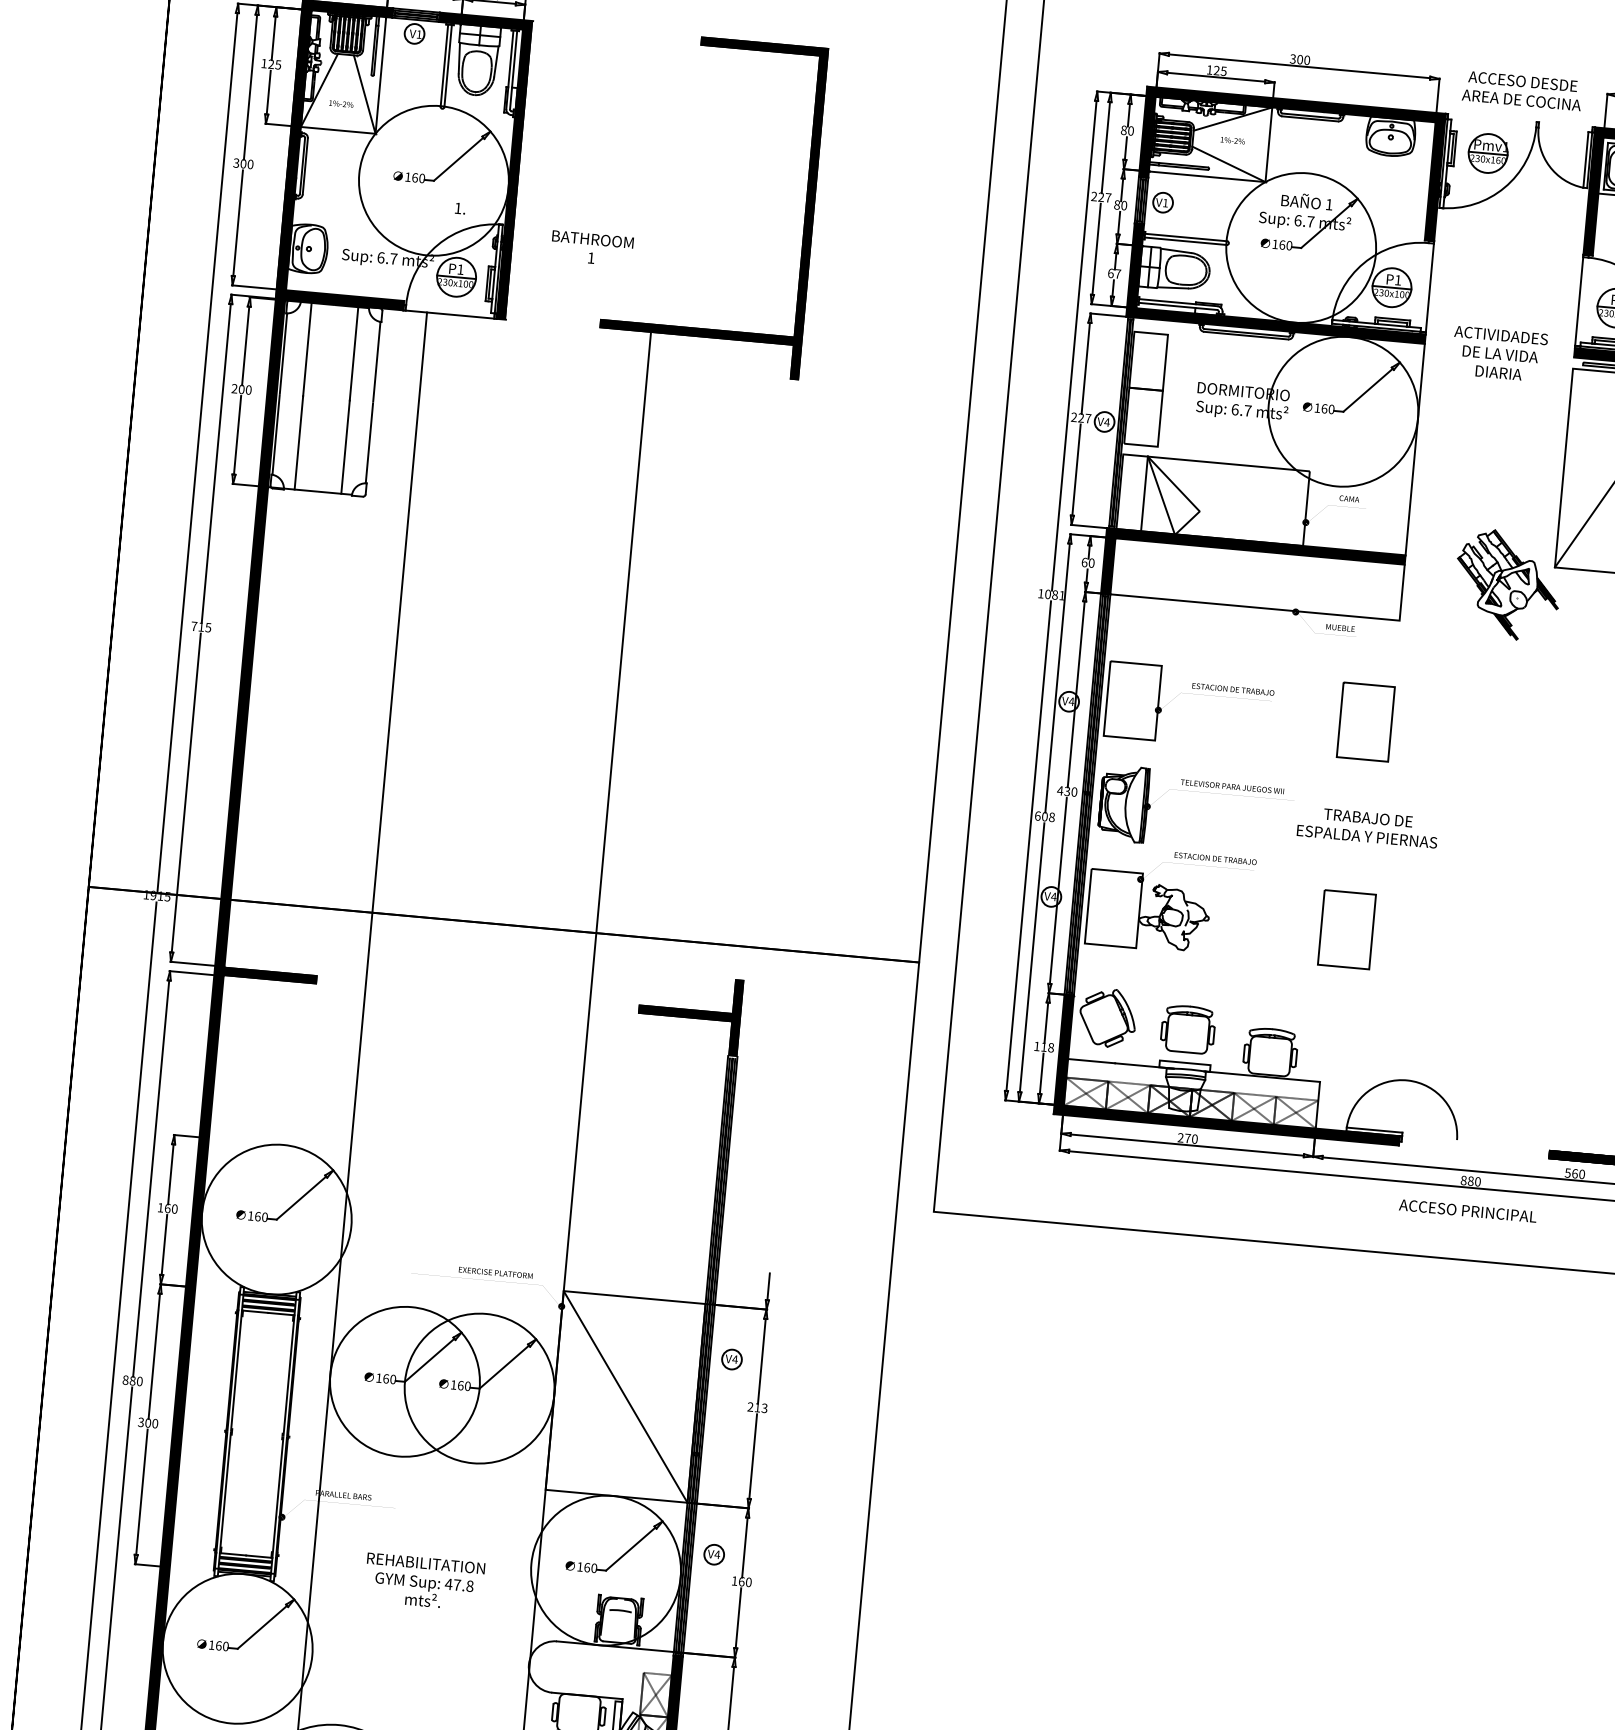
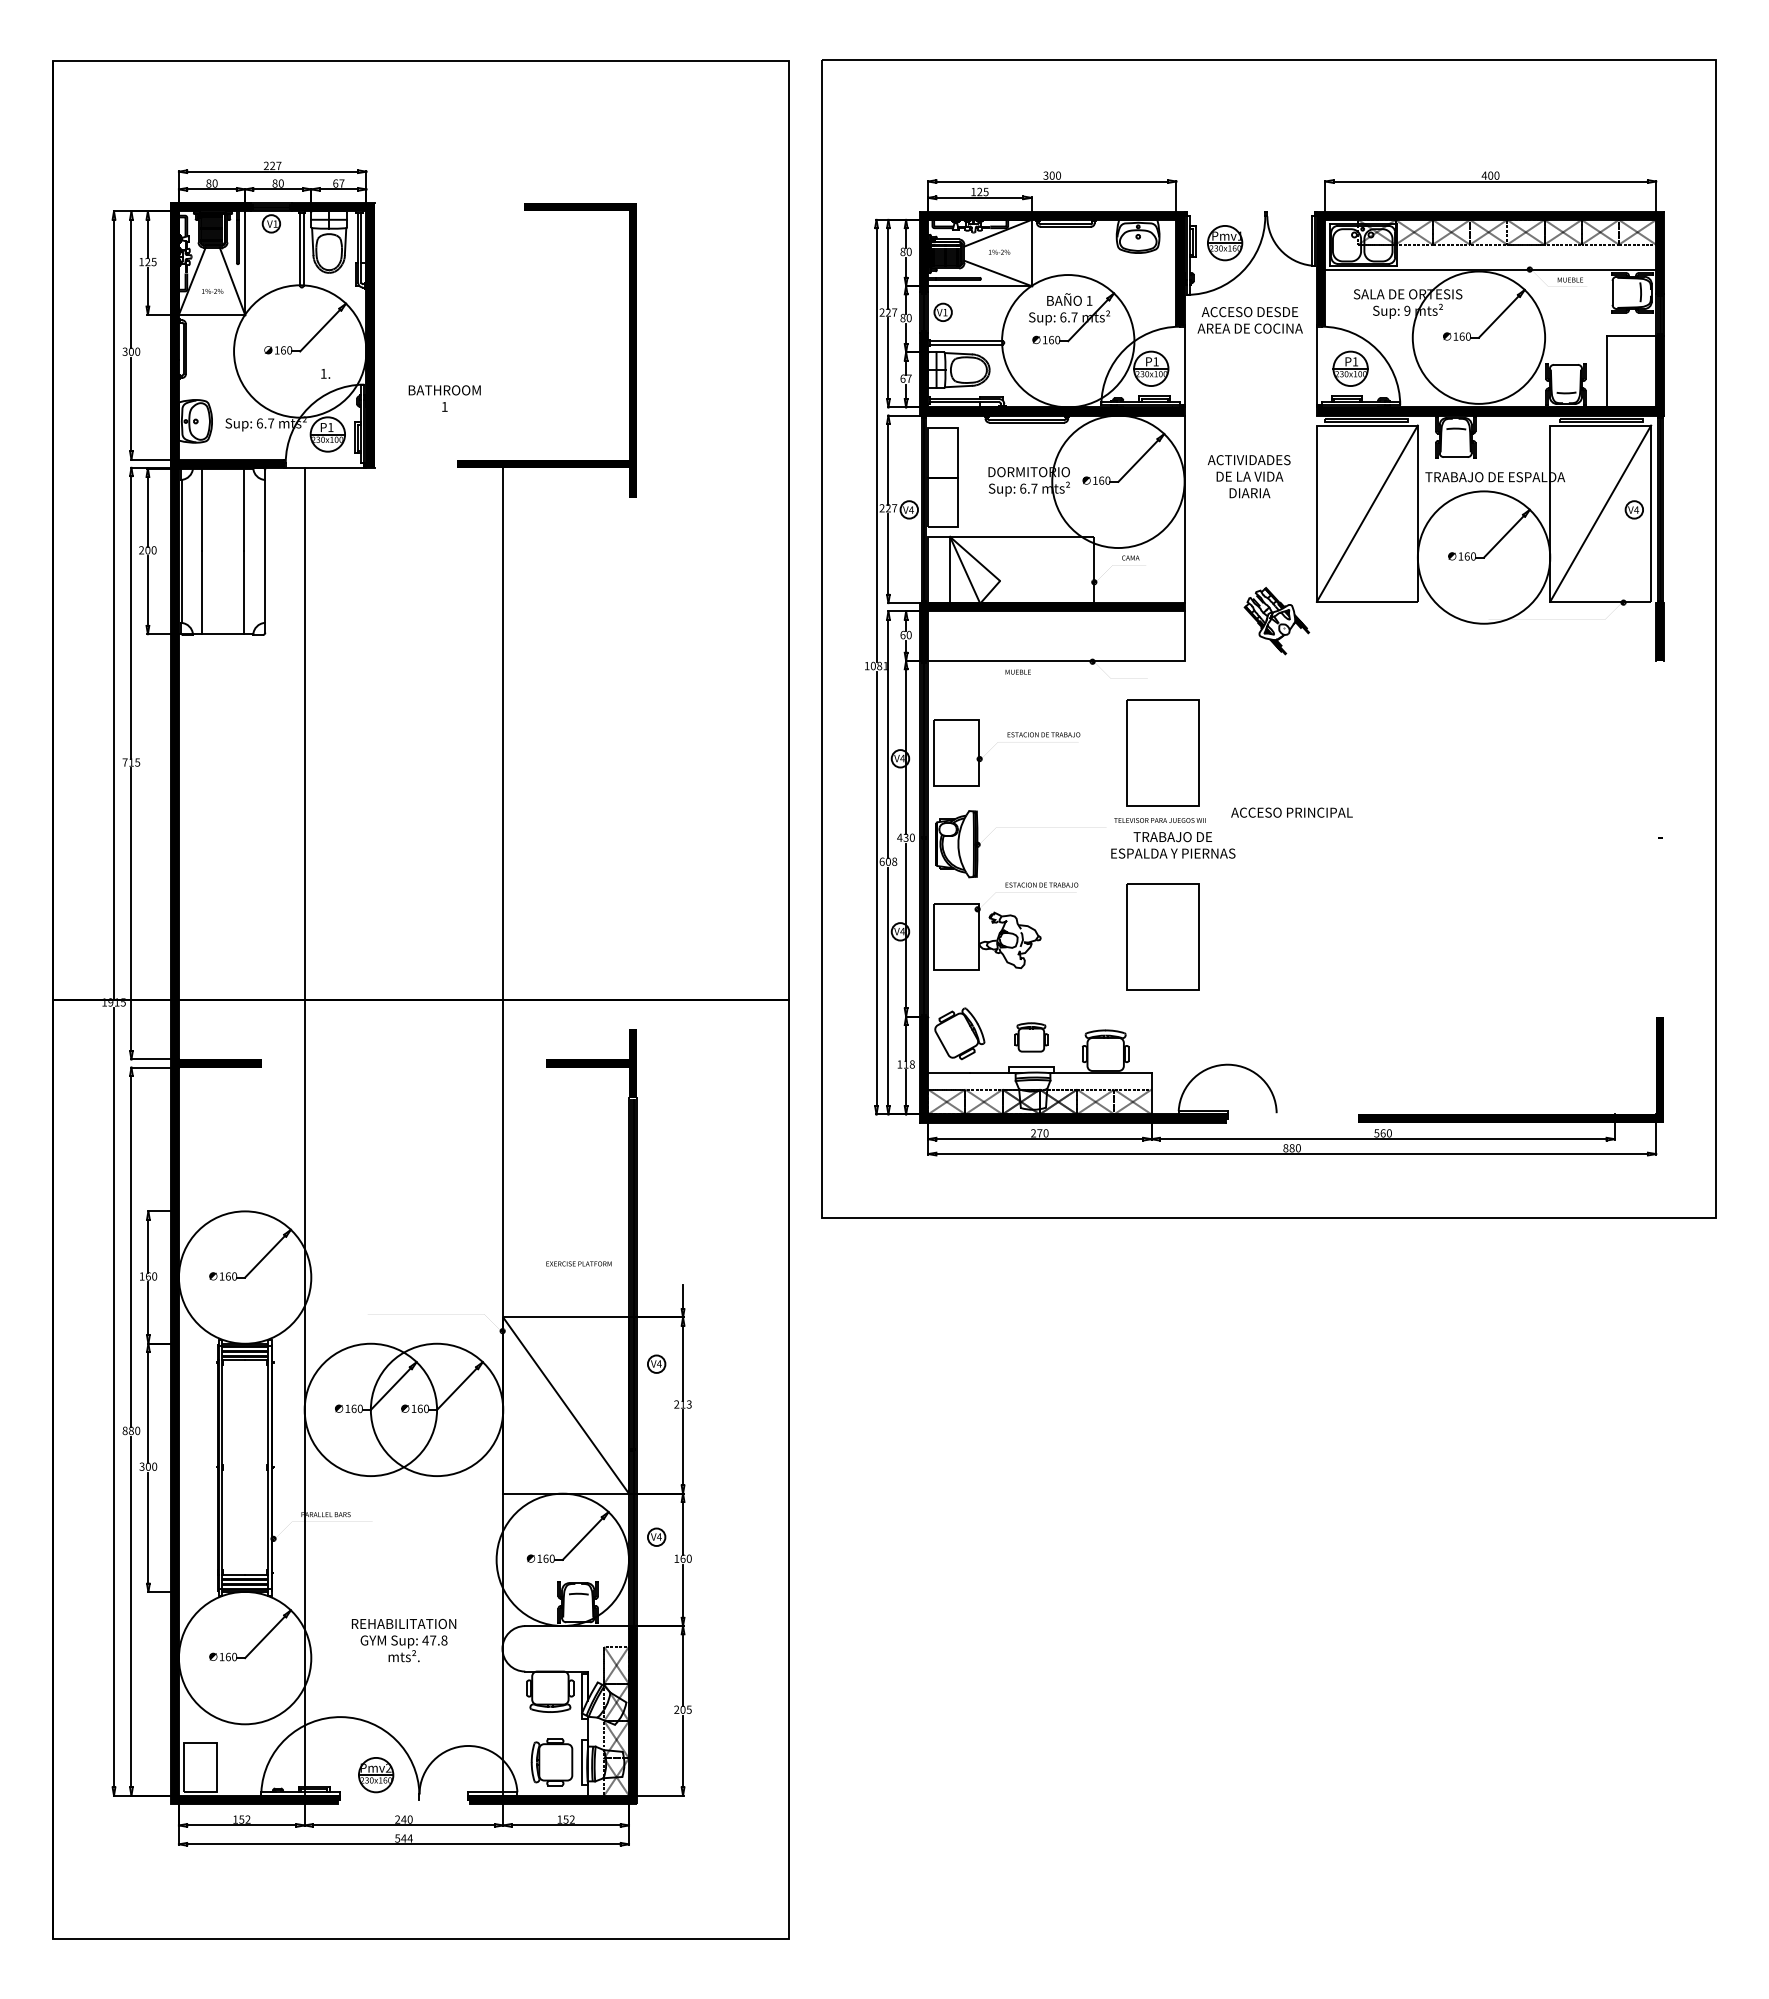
text: (1521, 91) -> (1249, 320), moved
text: (1498, 353) -> (1248, 476), moved
part: (1507, 584) -> (1276, 620), size x0.7
text: (1339, 627) -> (1017, 671), moved
part: (1365, 721) -> (1162, 752), size x1.6
text: (1231, 786) -> (1159, 820), moved
part: (1346, 929) -> (1162, 936), size x1.6
part: (1188, 1029) -> (1031, 1037), size x0.7
text: (1467, 1210) -> (1291, 812), moved
text: (495, 1272) -> (578, 1263), moved
text: (423, 1582) -> (403, 1640), moved

